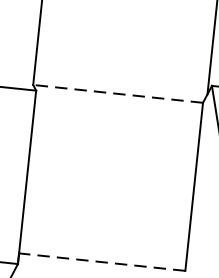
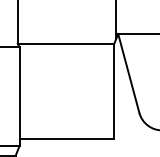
line: (117, 94) -> (65, 44), dashed -> solid
line: (101, 262) -> (66, 139), dashed -> solid

